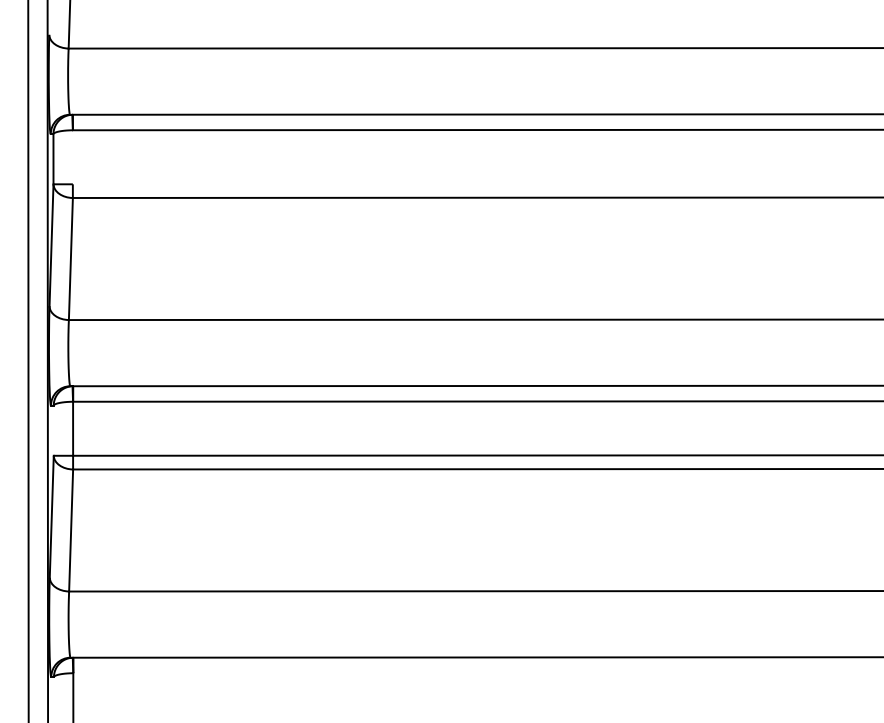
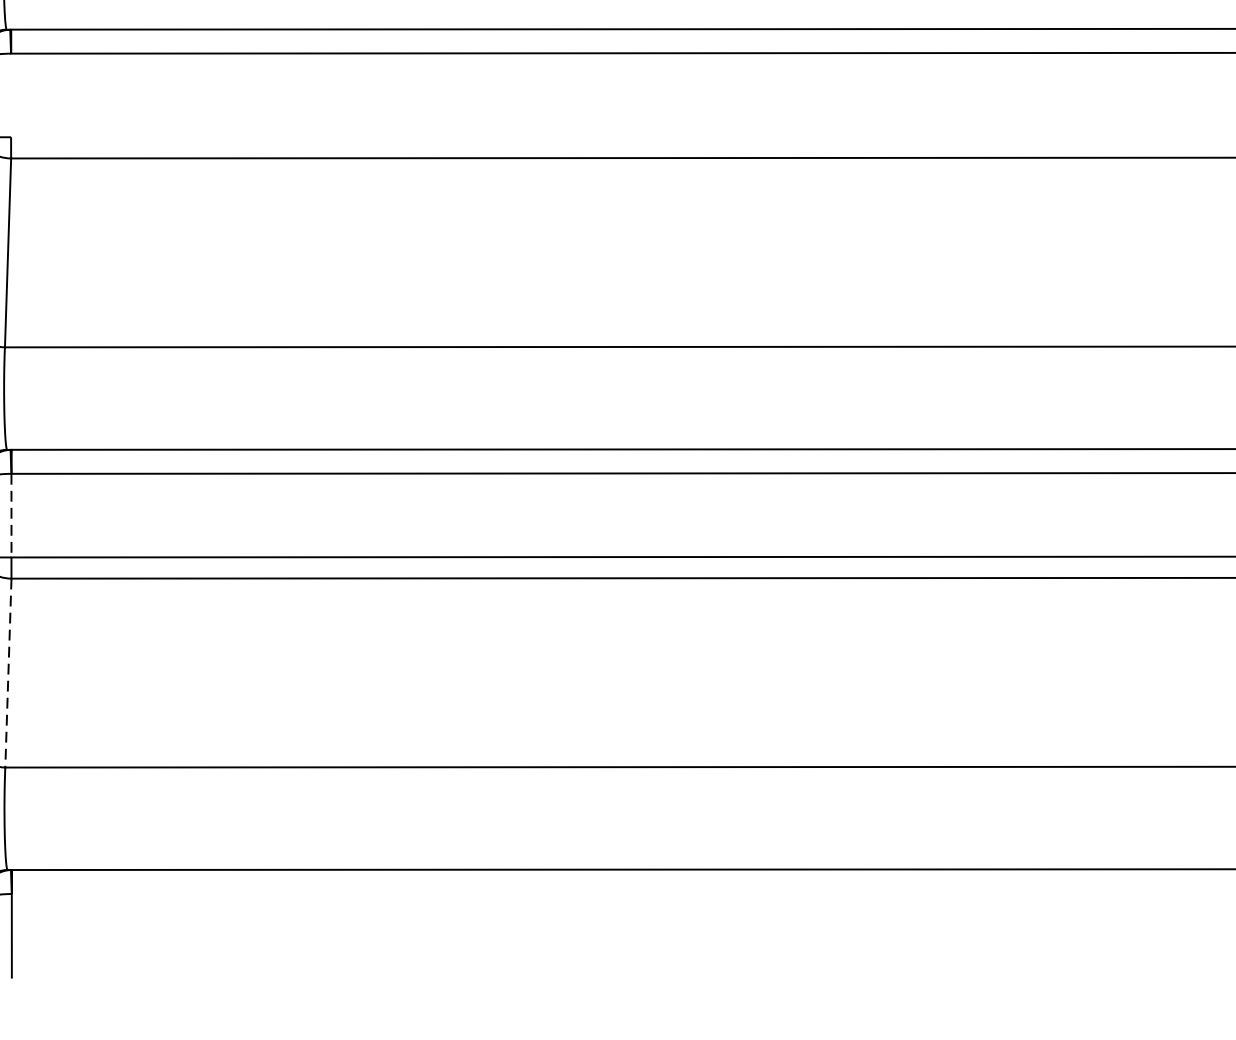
line: (73, 429) -> (12, 516), solid -> dashed
line: (71, 530) -> (8, 673), solid -> dashed

